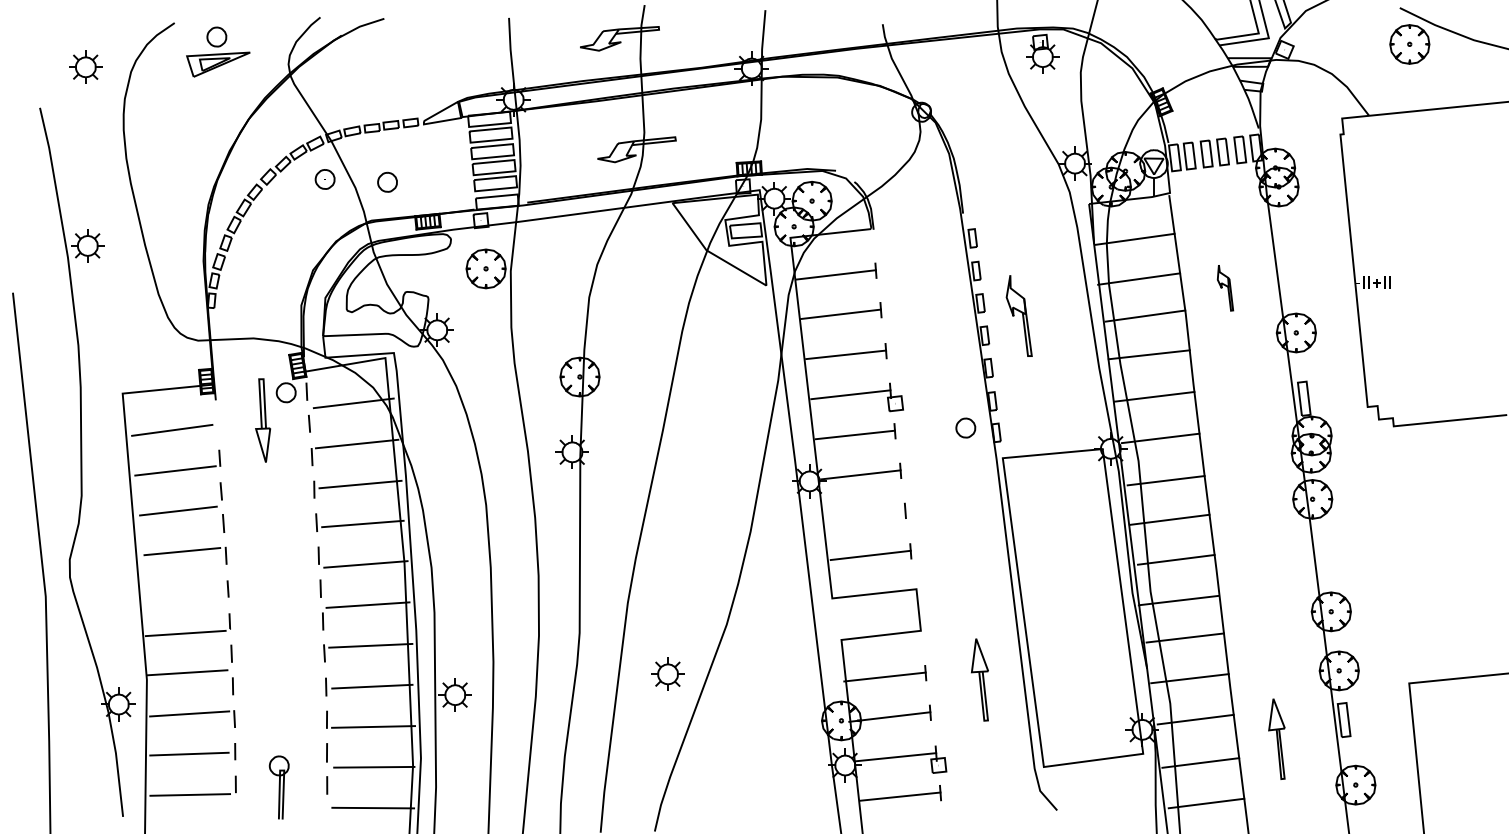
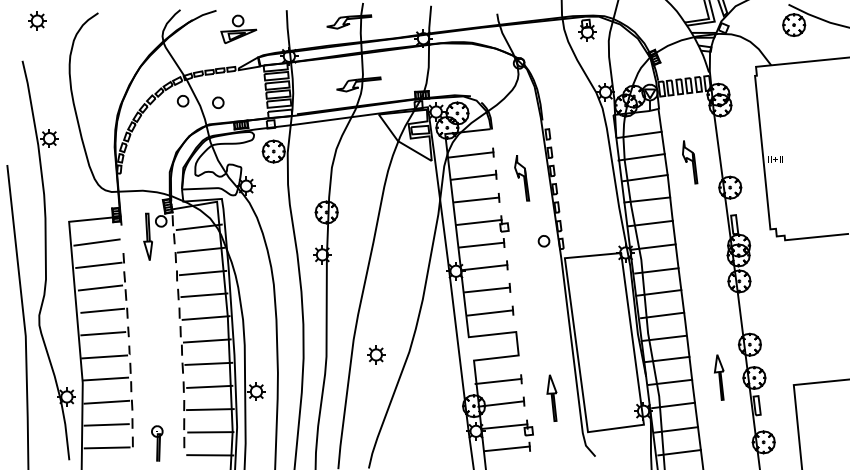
part: (217, 52) -> (238, 29), moved
part: (86, 66) -> (37, 20), moved
part: (1225, 288) -> (690, 162), size x1.67
part: (1019, 316) -> (522, 178), moved
line: (865, 513) -> (487, 289), added
line: (183, 591) -> (103, 333), added
part: (668, 673) -> (376, 354), moved
part: (979, 678) -> (551, 397), moved
part: (1277, 739) -> (719, 377), moved

